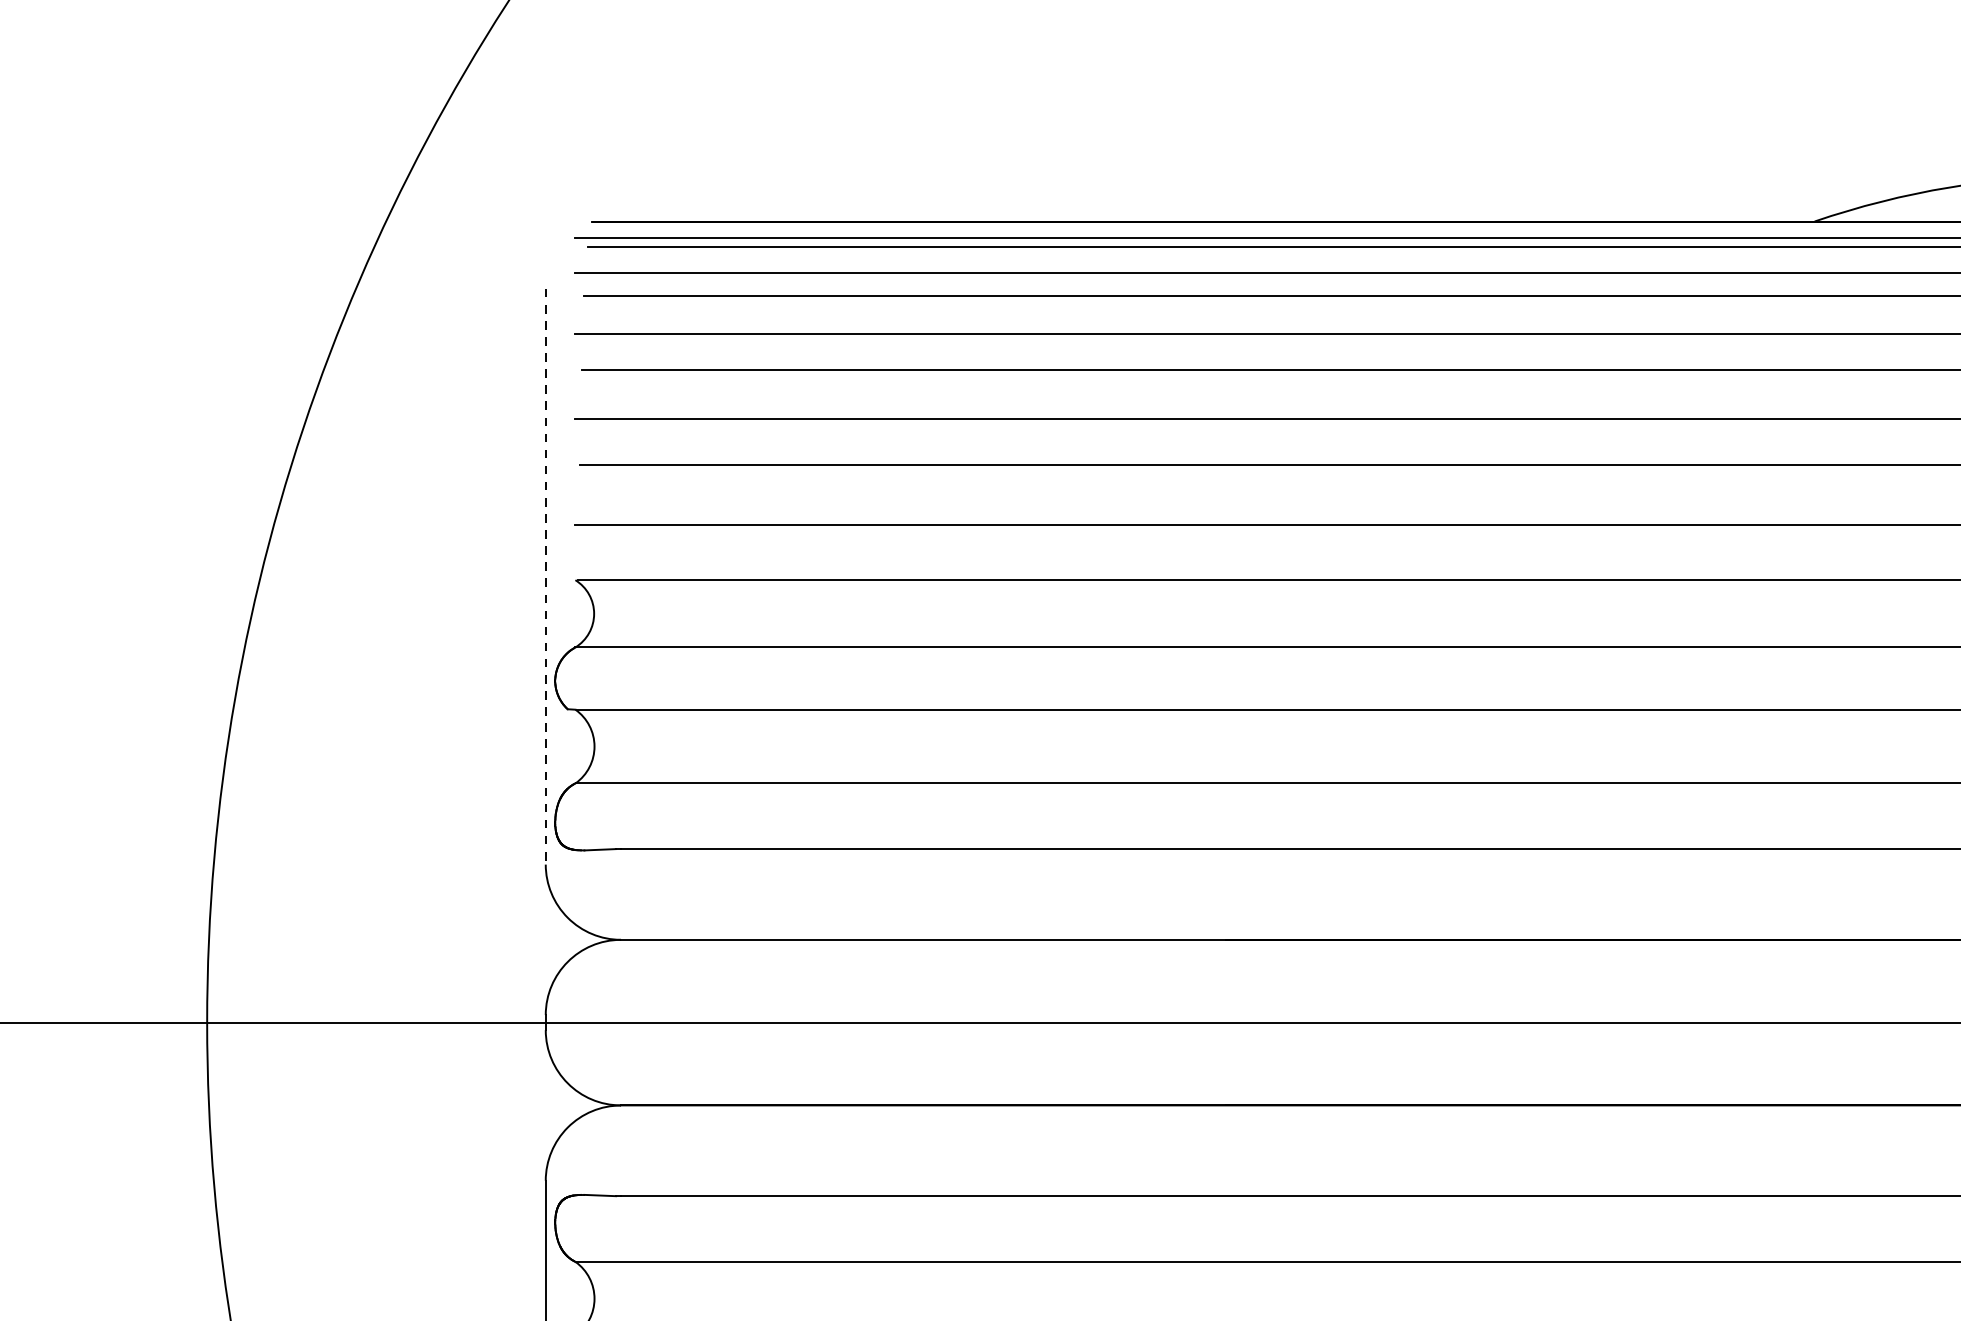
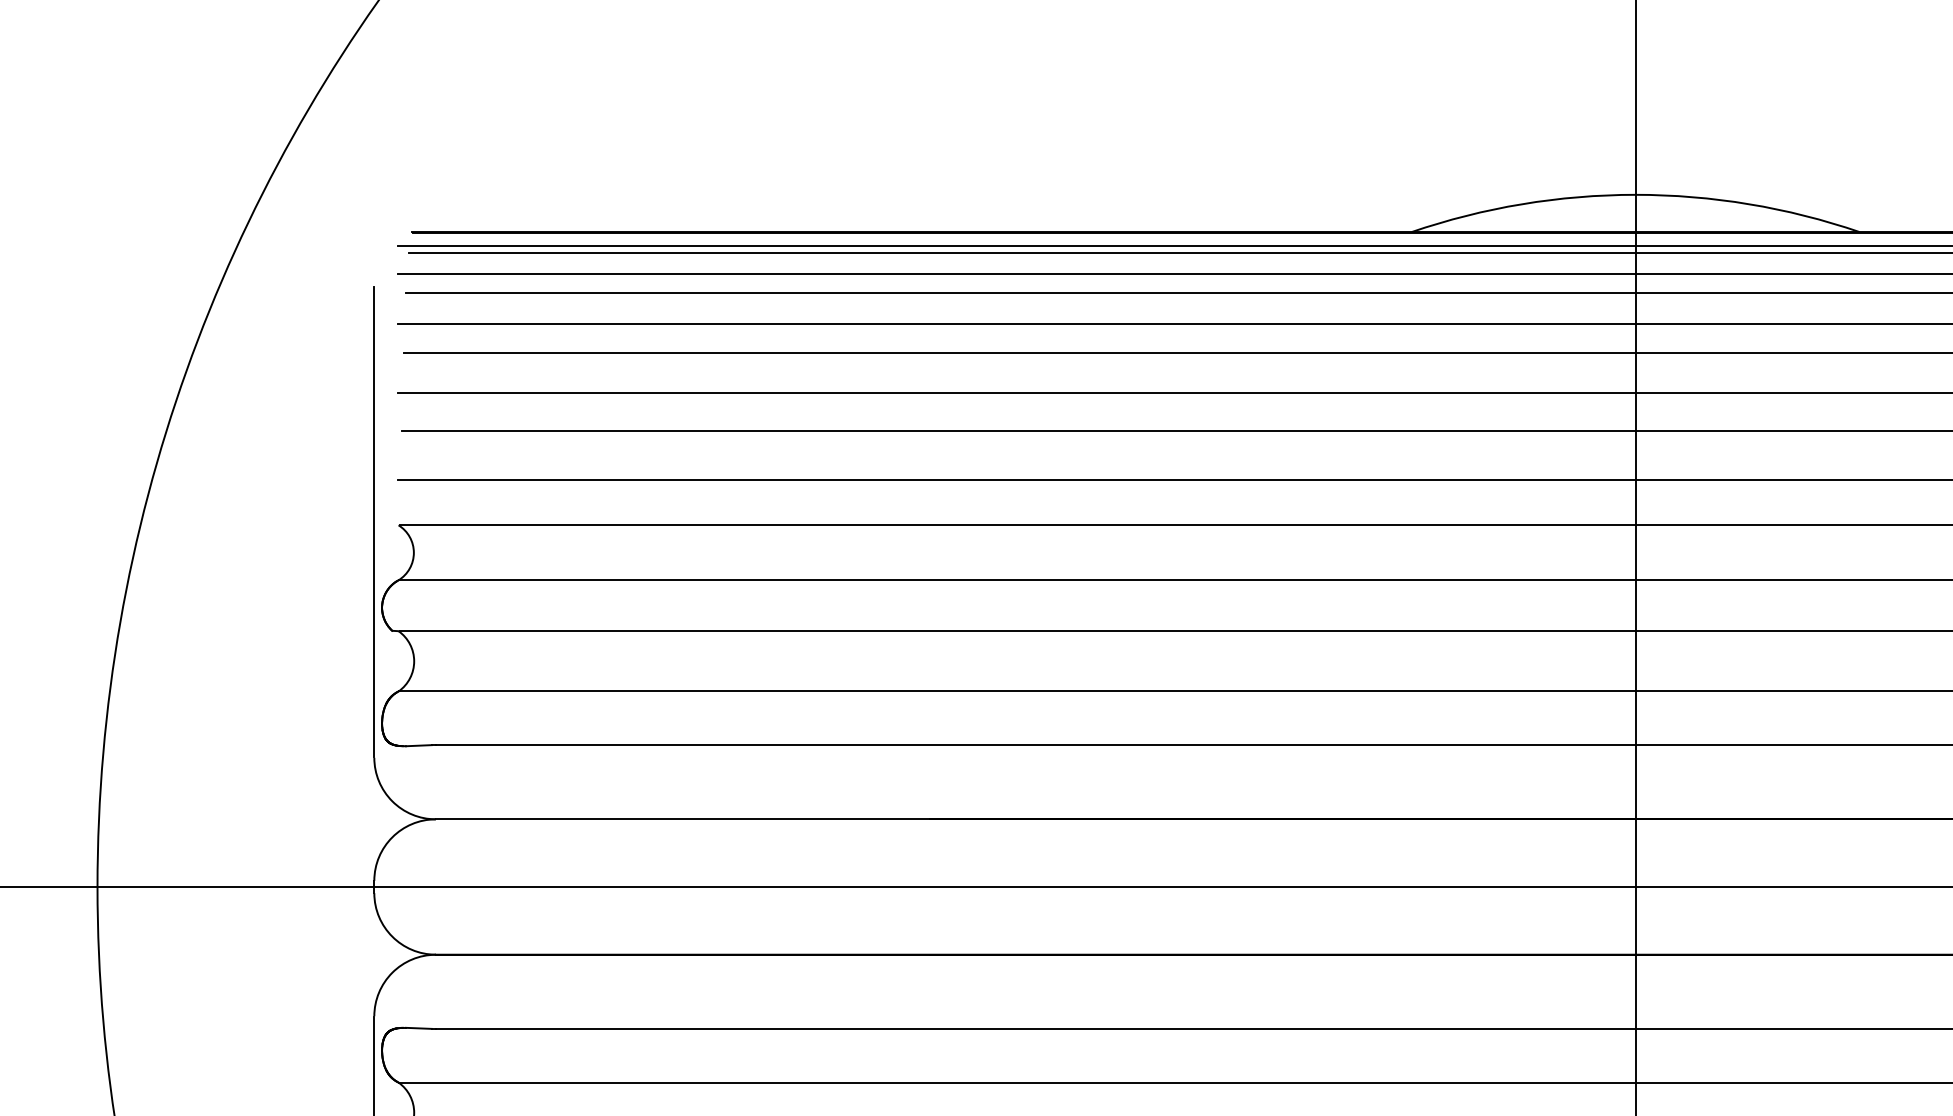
line: (545, 576) -> (374, 522), dashed -> solid

